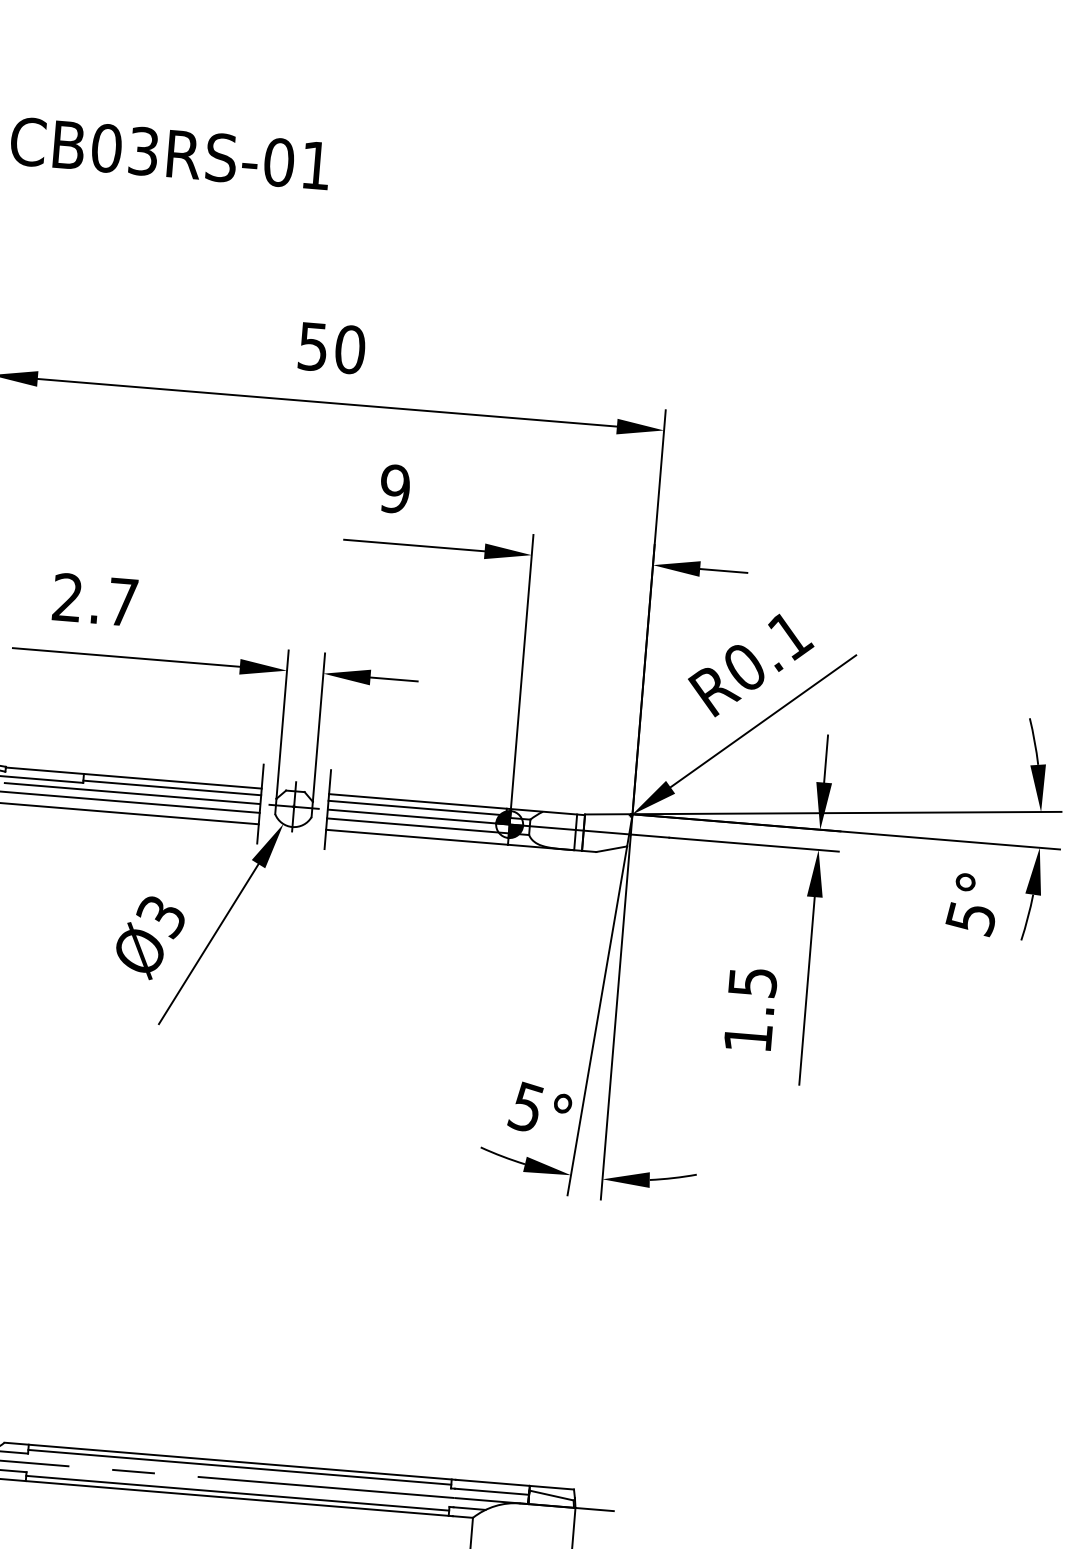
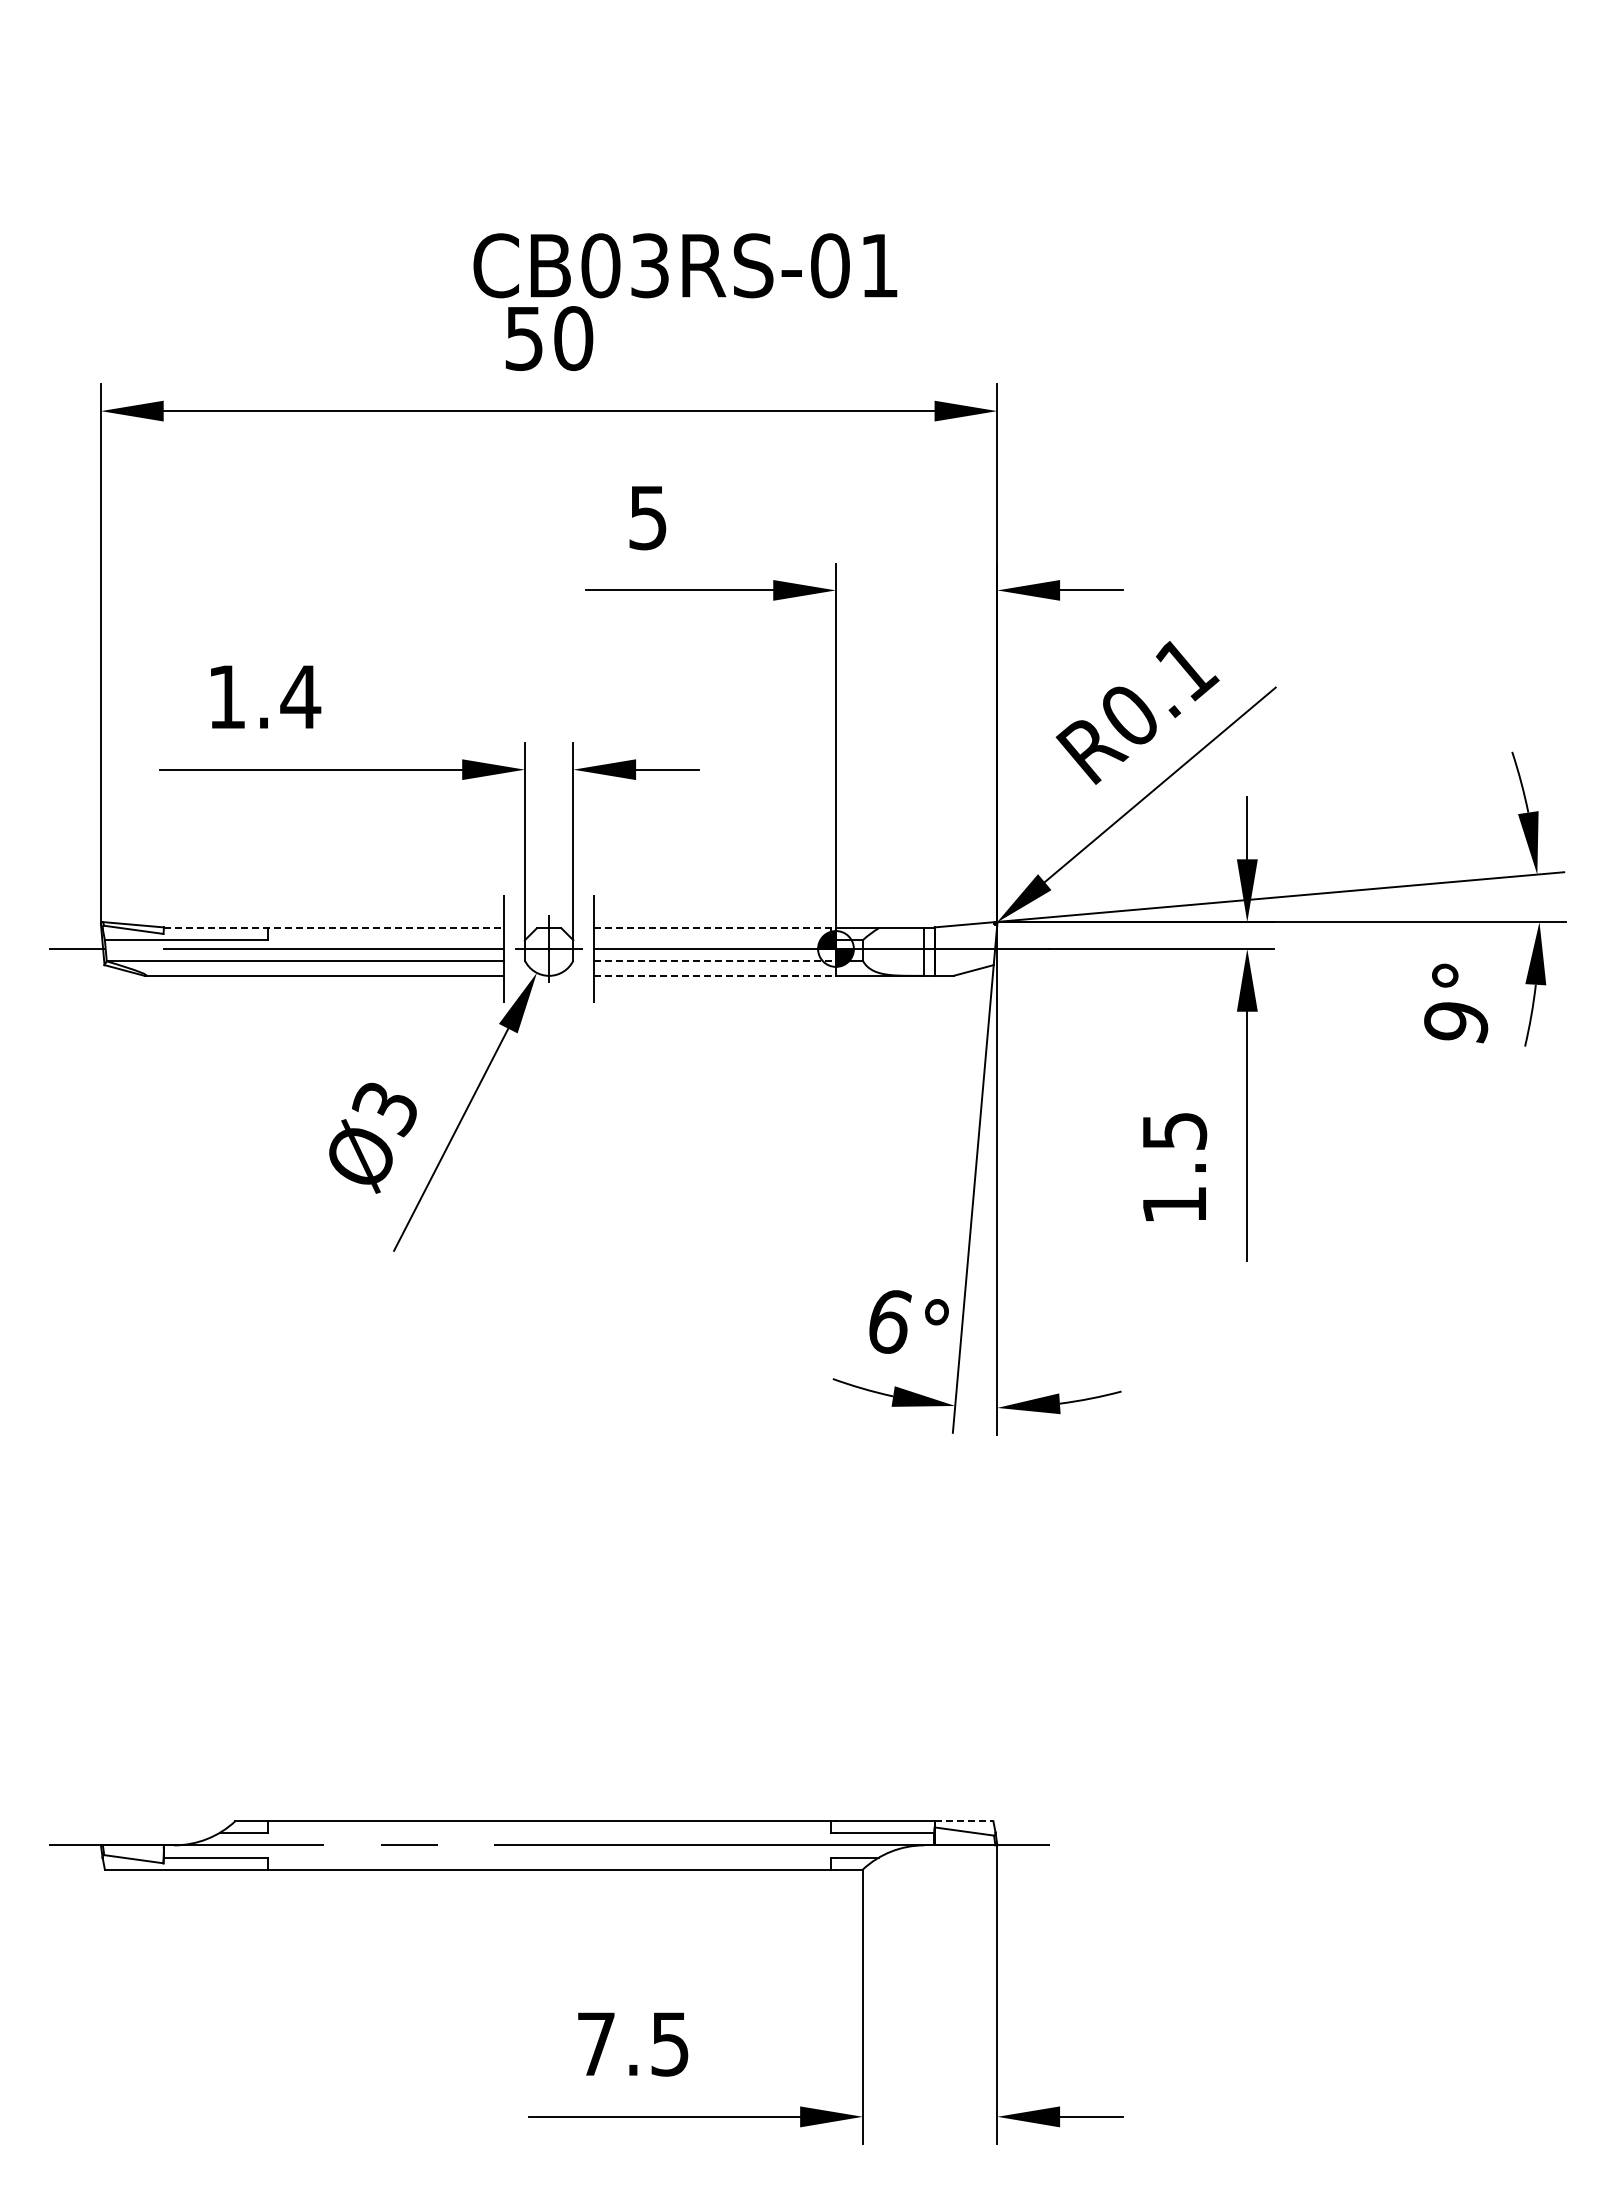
text: (170, 153) -> (685, 265), moved
text: (394, 488) -> (647, 517), 9 -> 5
text: (95, 599) -> (264, 696), 2.7 -> 1.4
line: (134, 778) -> (334, 928), solid -> dashed
line: (171, 788) -> (385, 937), removed
line: (420, 801) -> (715, 928), solid -> dashed
line: (416, 808) -> (711, 937), removed
line: (418, 825) -> (715, 960), solid -> dashed
line: (417, 837) -> (715, 975), solid -> dashed
text: (970, 918) -> (1455, 1023), 5° -> 9°
text: (526, 1106) -> (888, 1320), 5° -> 6°
line: (239, 1467) -> (548, 1828), removed
line: (552, 1488) -> (964, 1821), solid -> dashed
line: (237, 1493) -> (548, 1862), removed

